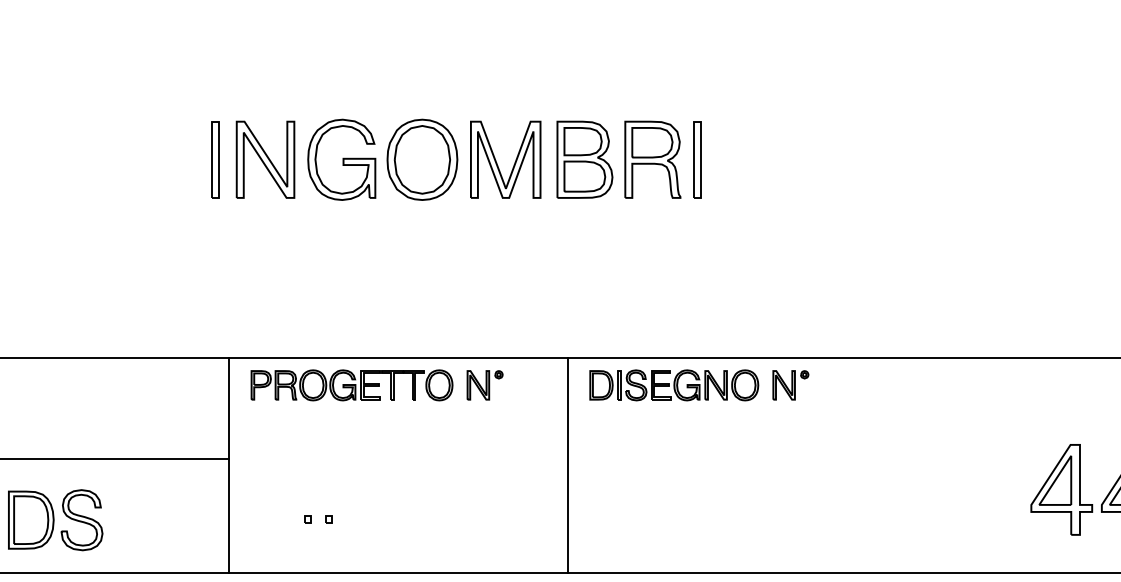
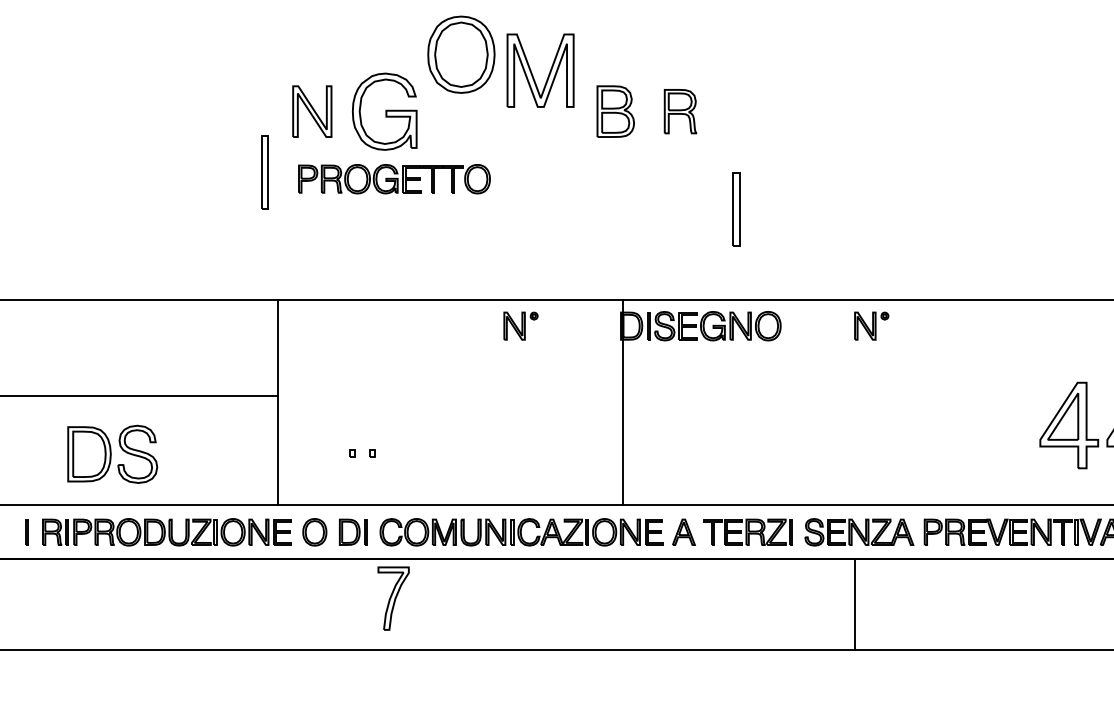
part: (215, 159) -> (264, 172), moved
part: (265, 159) -> (312, 111), size x0.7
part: (422, 159) -> (461, 54), moved
part: (584, 159) -> (615, 111), size x0.7
part: (652, 159) -> (680, 111), size x0.6
part: (698, 159) -> (736, 209), moved
part: (497, 161) -> (532, 72), moved
part: (790, 384) -> (871, 325), moved
part: (352, 385) -> (394, 179), moved
line: (567, 465) -> (622, 402), moved

